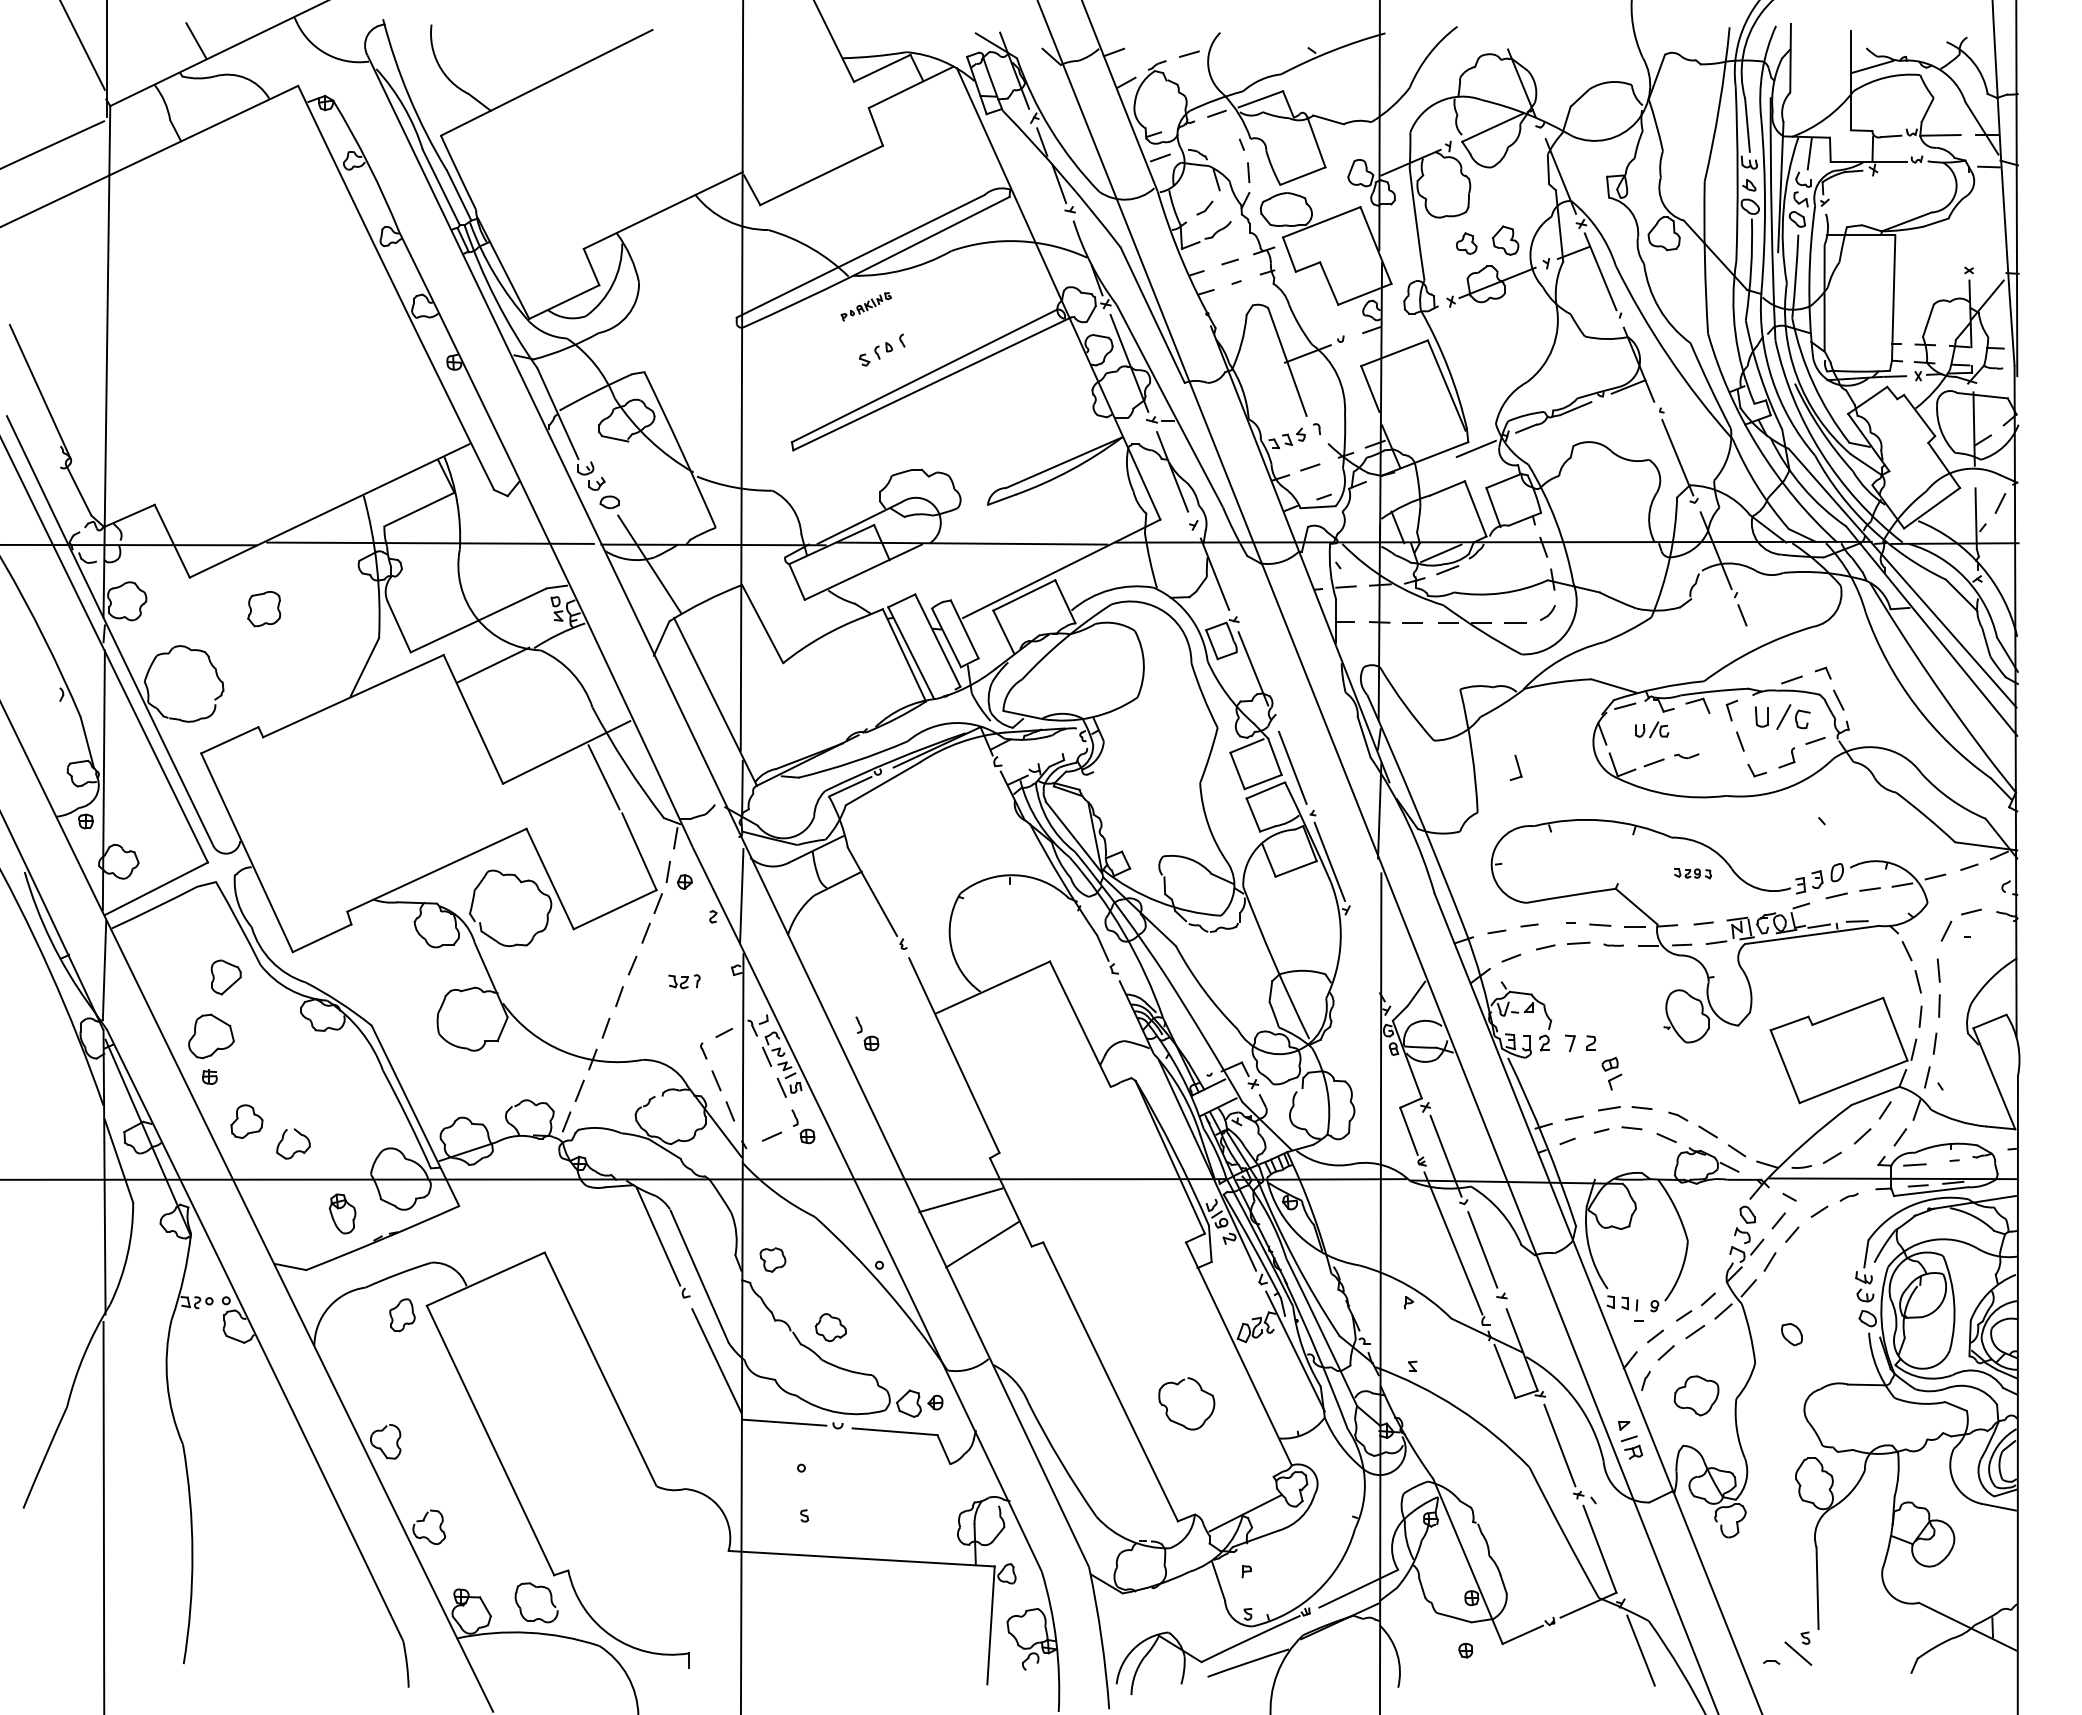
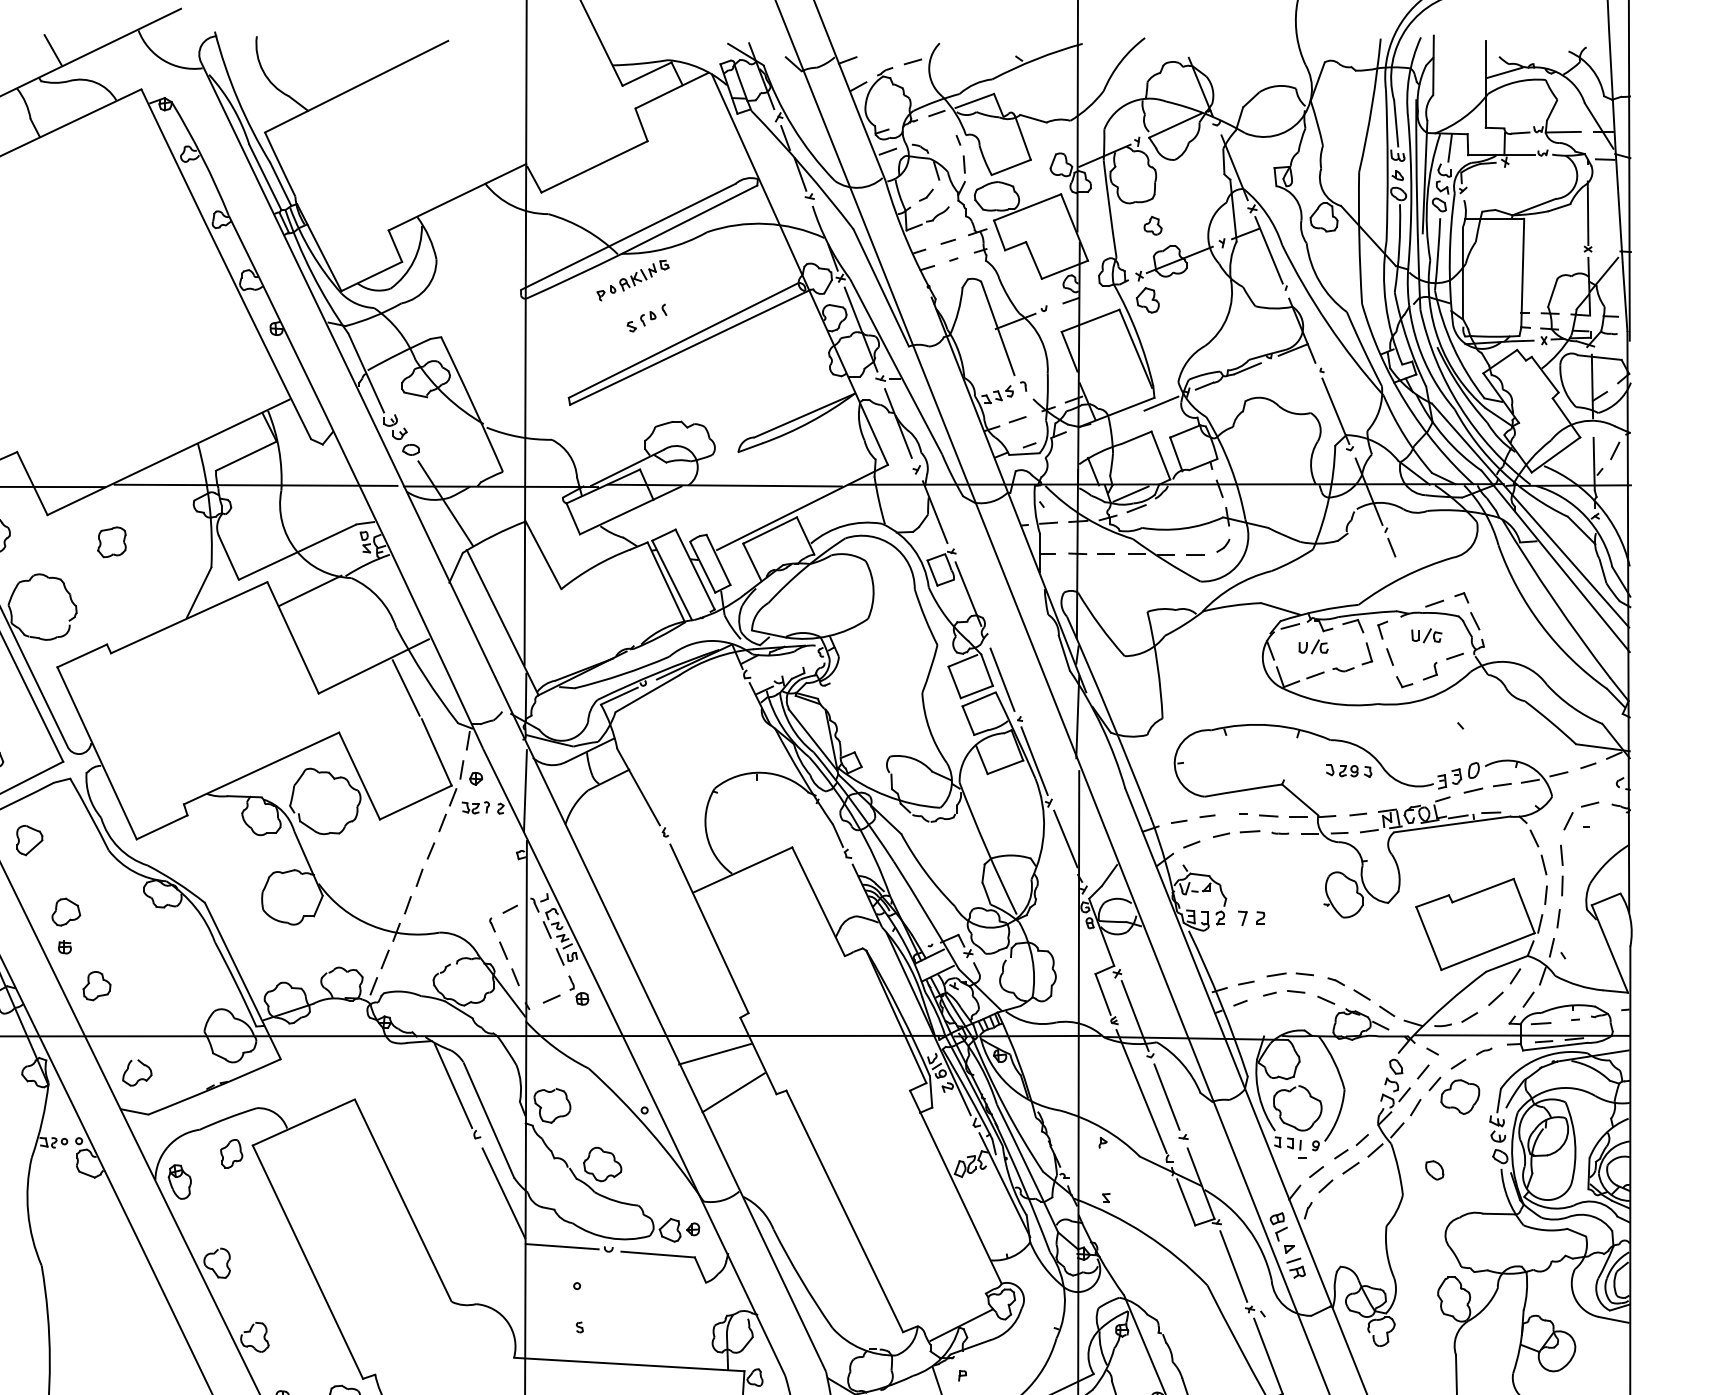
line: (1968, 228) -> (1587, 212), added
part: (1505, 240) -> (1147, 300), moved
part: (866, 306) -> (633, 280), size x1.67
part: (1782, 716) -> (1426, 635), size x0.62
part: (1515, 767) -> (1366, 653), moved
part: (1692, 873) -> (1348, 771), size x1.43
line: (1365, 951) -> (1065, 838), added
part: (225, 977) -> (29, 840), moved
part: (684, 981) -> (475, 807), moved
part: (867, 1033) -> (634, 909), removed
part: (211, 1035) -> (66, 911), size x0.71
part: (1611, 1073) -> (1278, 1226), moved
part: (296, 1150) -> (139, 1078), moved
part: (342, 1213) -> (179, 1181), moved
part: (772, 1259) -> (552, 1105), size x1.67
part: (830, 1327) -> (602, 1164), size x1.43
part: (1200, 1390) -> (1309, 1096), moved
part: (1696, 1395) -> (1460, 1096), moved

